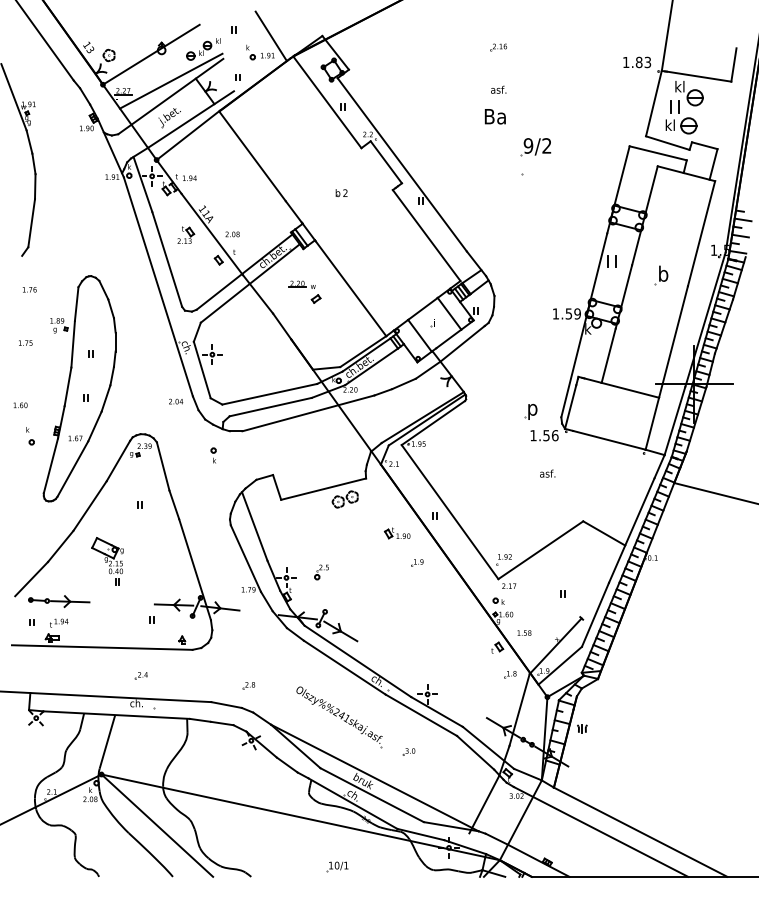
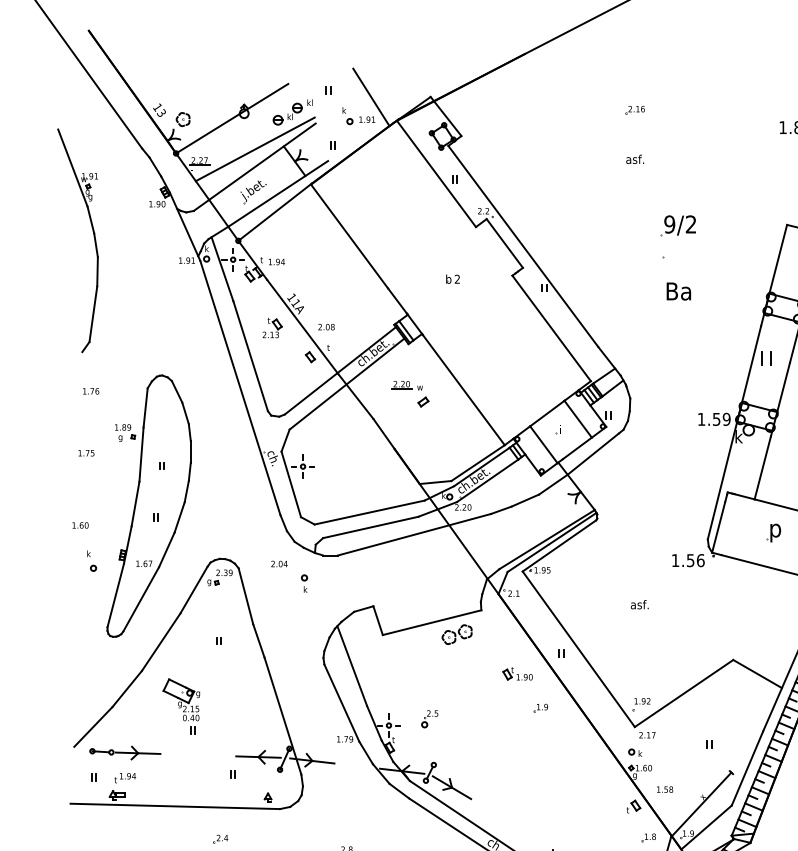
text: (494, 116) -> (677, 291), moved
text: (176, 401) -> (279, 563), moved
part: (530, 411) -> (773, 532), moved
text: (547, 473) -> (639, 604), moved

